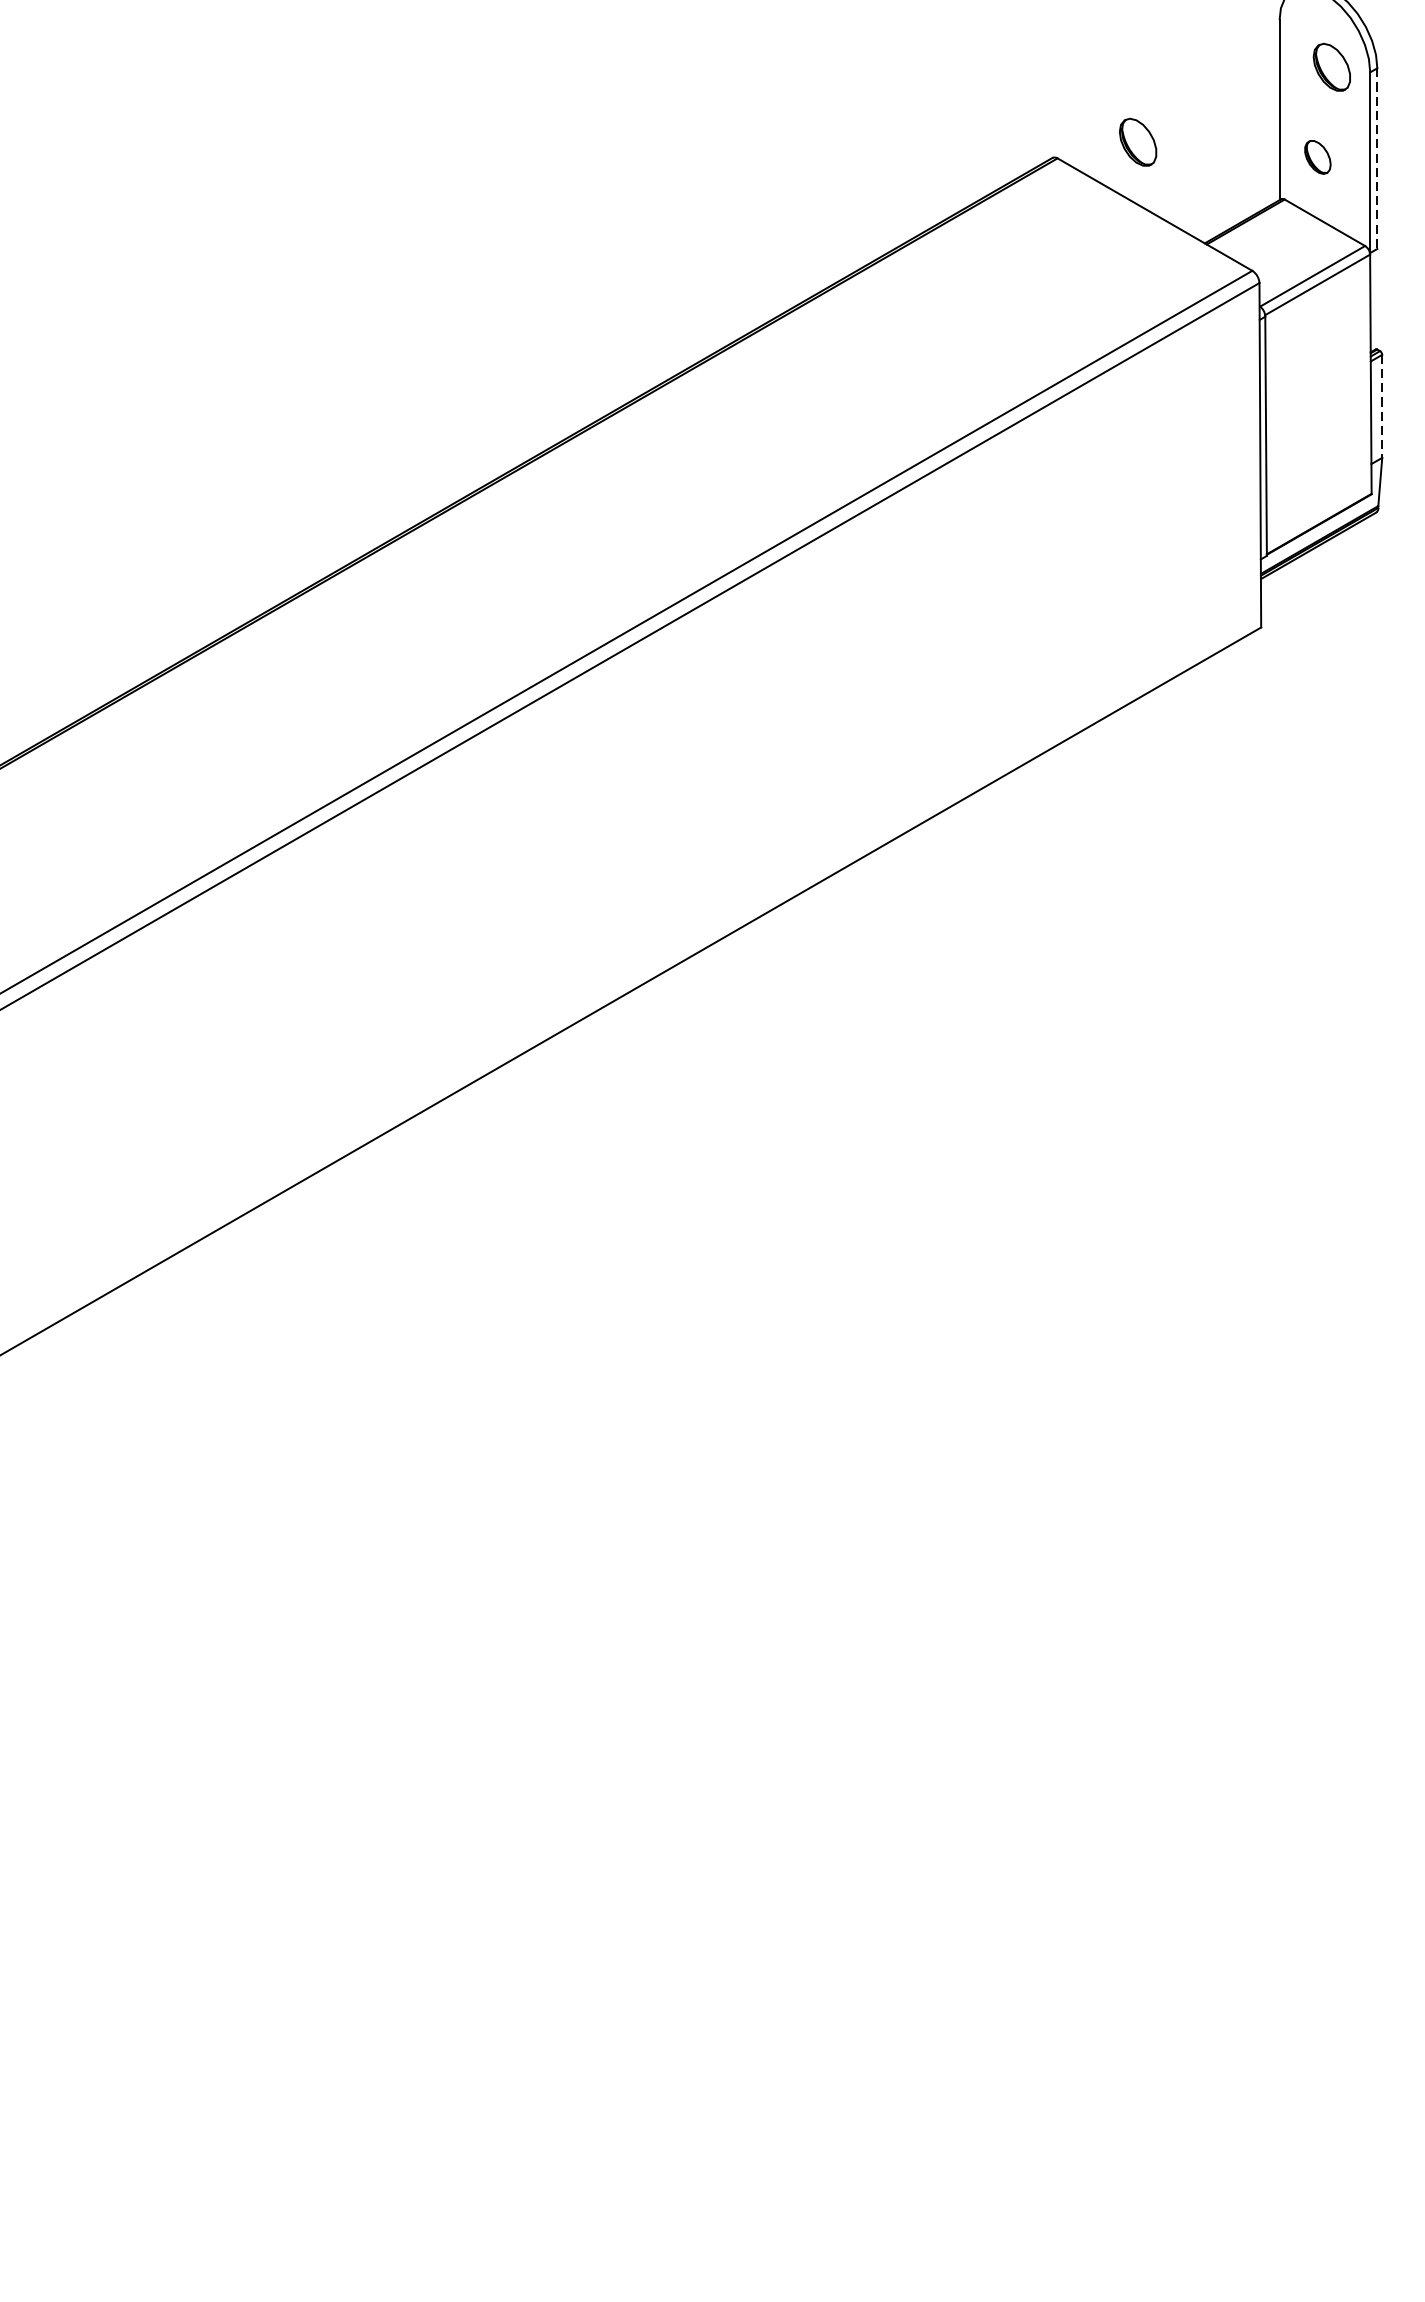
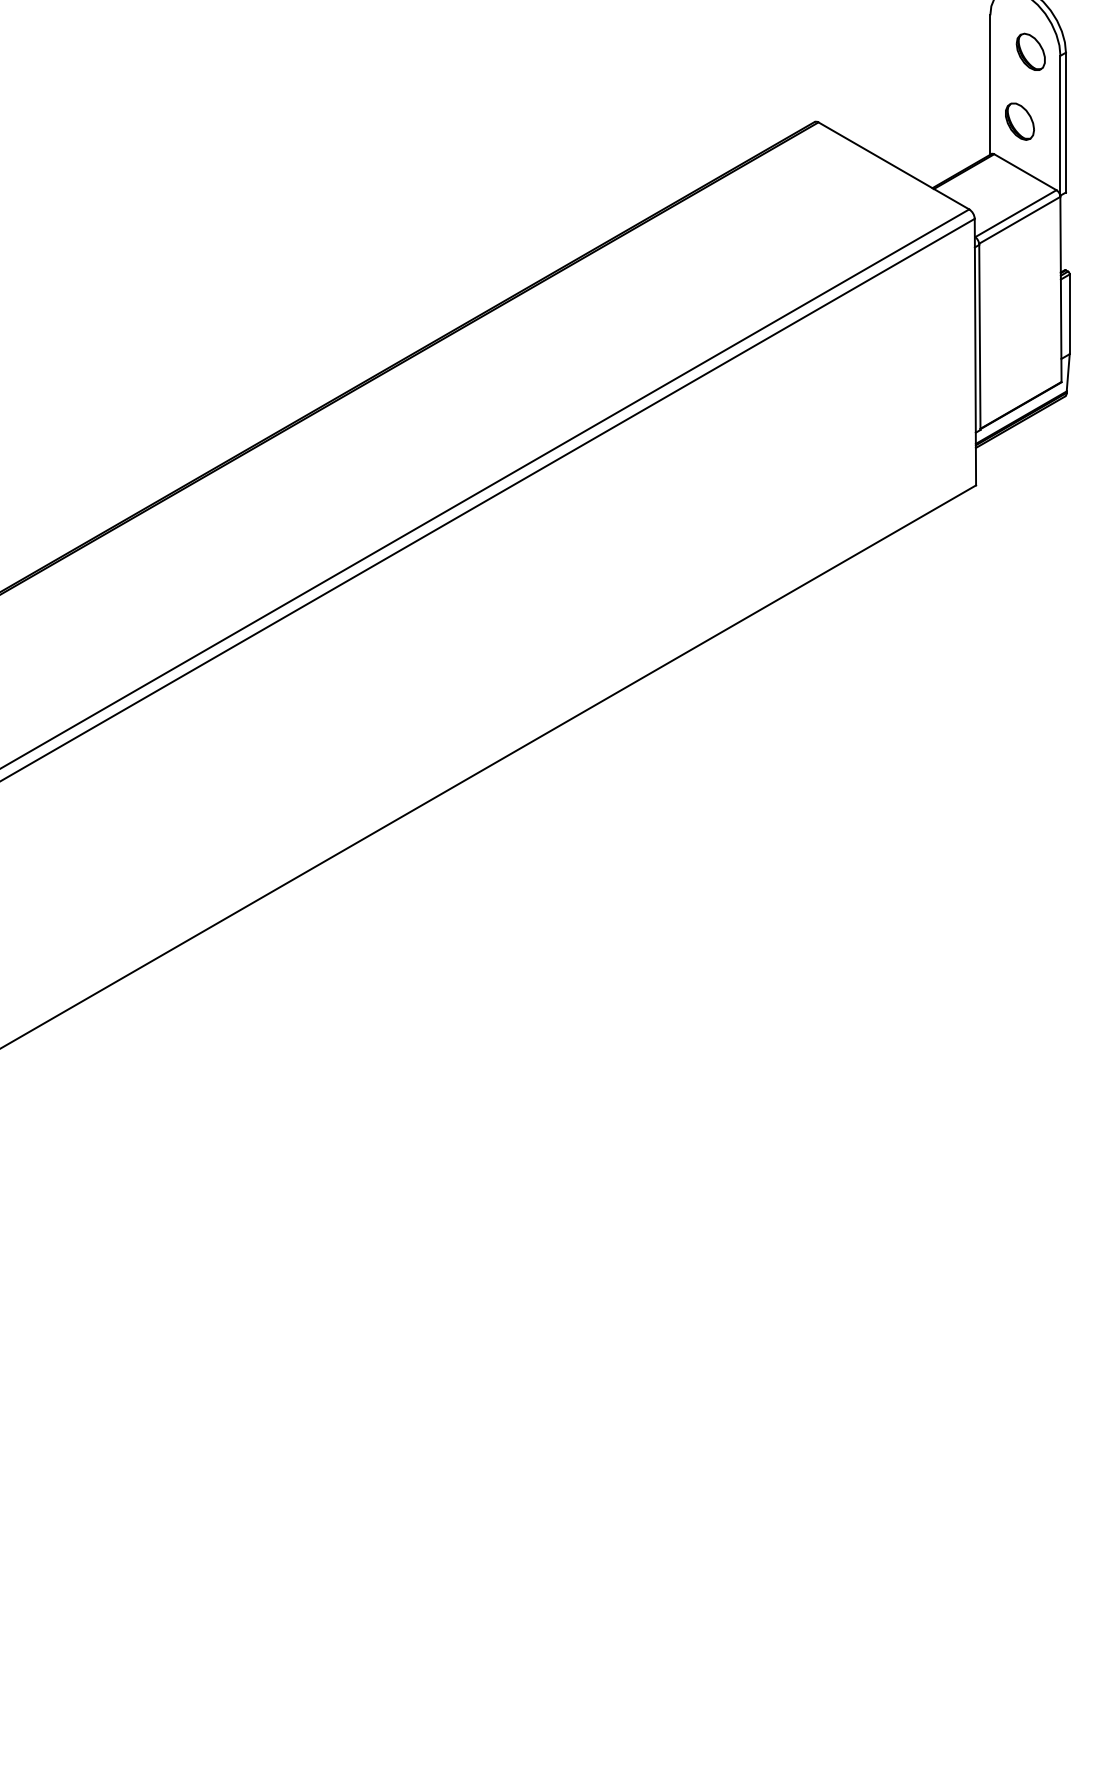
part: (1137, 141) -> (880, 109), removed
part: (1317, 157) -> (1019, 121), size x1.43
line: (1376, 158) -> (1065, 122), dashed -> solid
line: (1381, 406) -> (1069, 314), dashed -> solid

